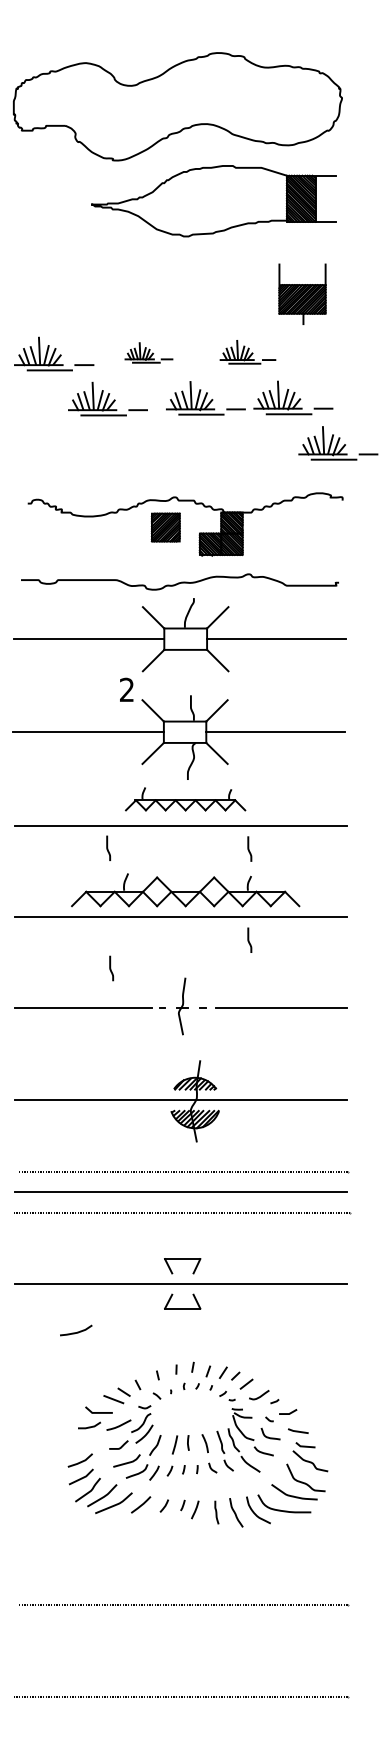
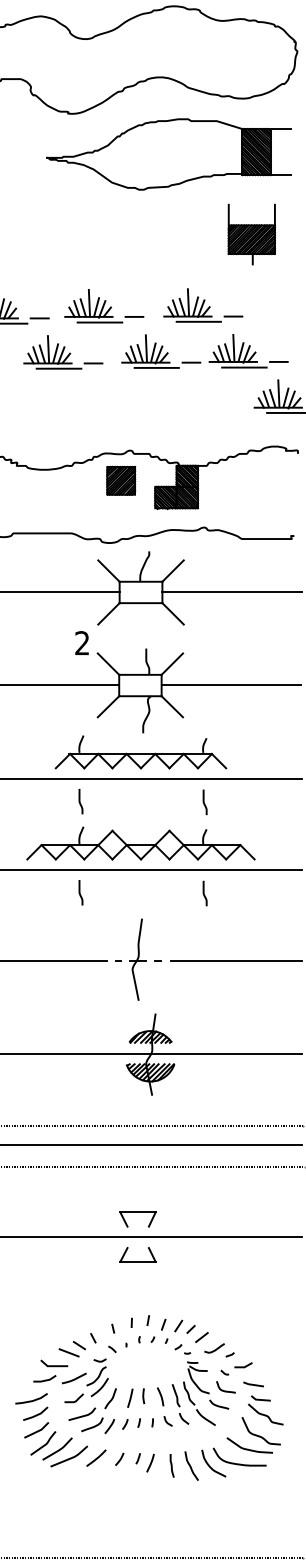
part: (302, 293) -> (251, 233), moved
part: (148, 352) -> (103, 305), size x1.67
part: (247, 352) -> (202, 305), size x1.43
part: (185, 799) -> (140, 752), size x1.43
curve: (108, 847) -> (80, 800), moved
curve: (111, 968) -> (80, 892), moved
part: (182, 1006) -> (137, 959), size x1.43
line: (77, 1331) -> (32, 1399), moved

